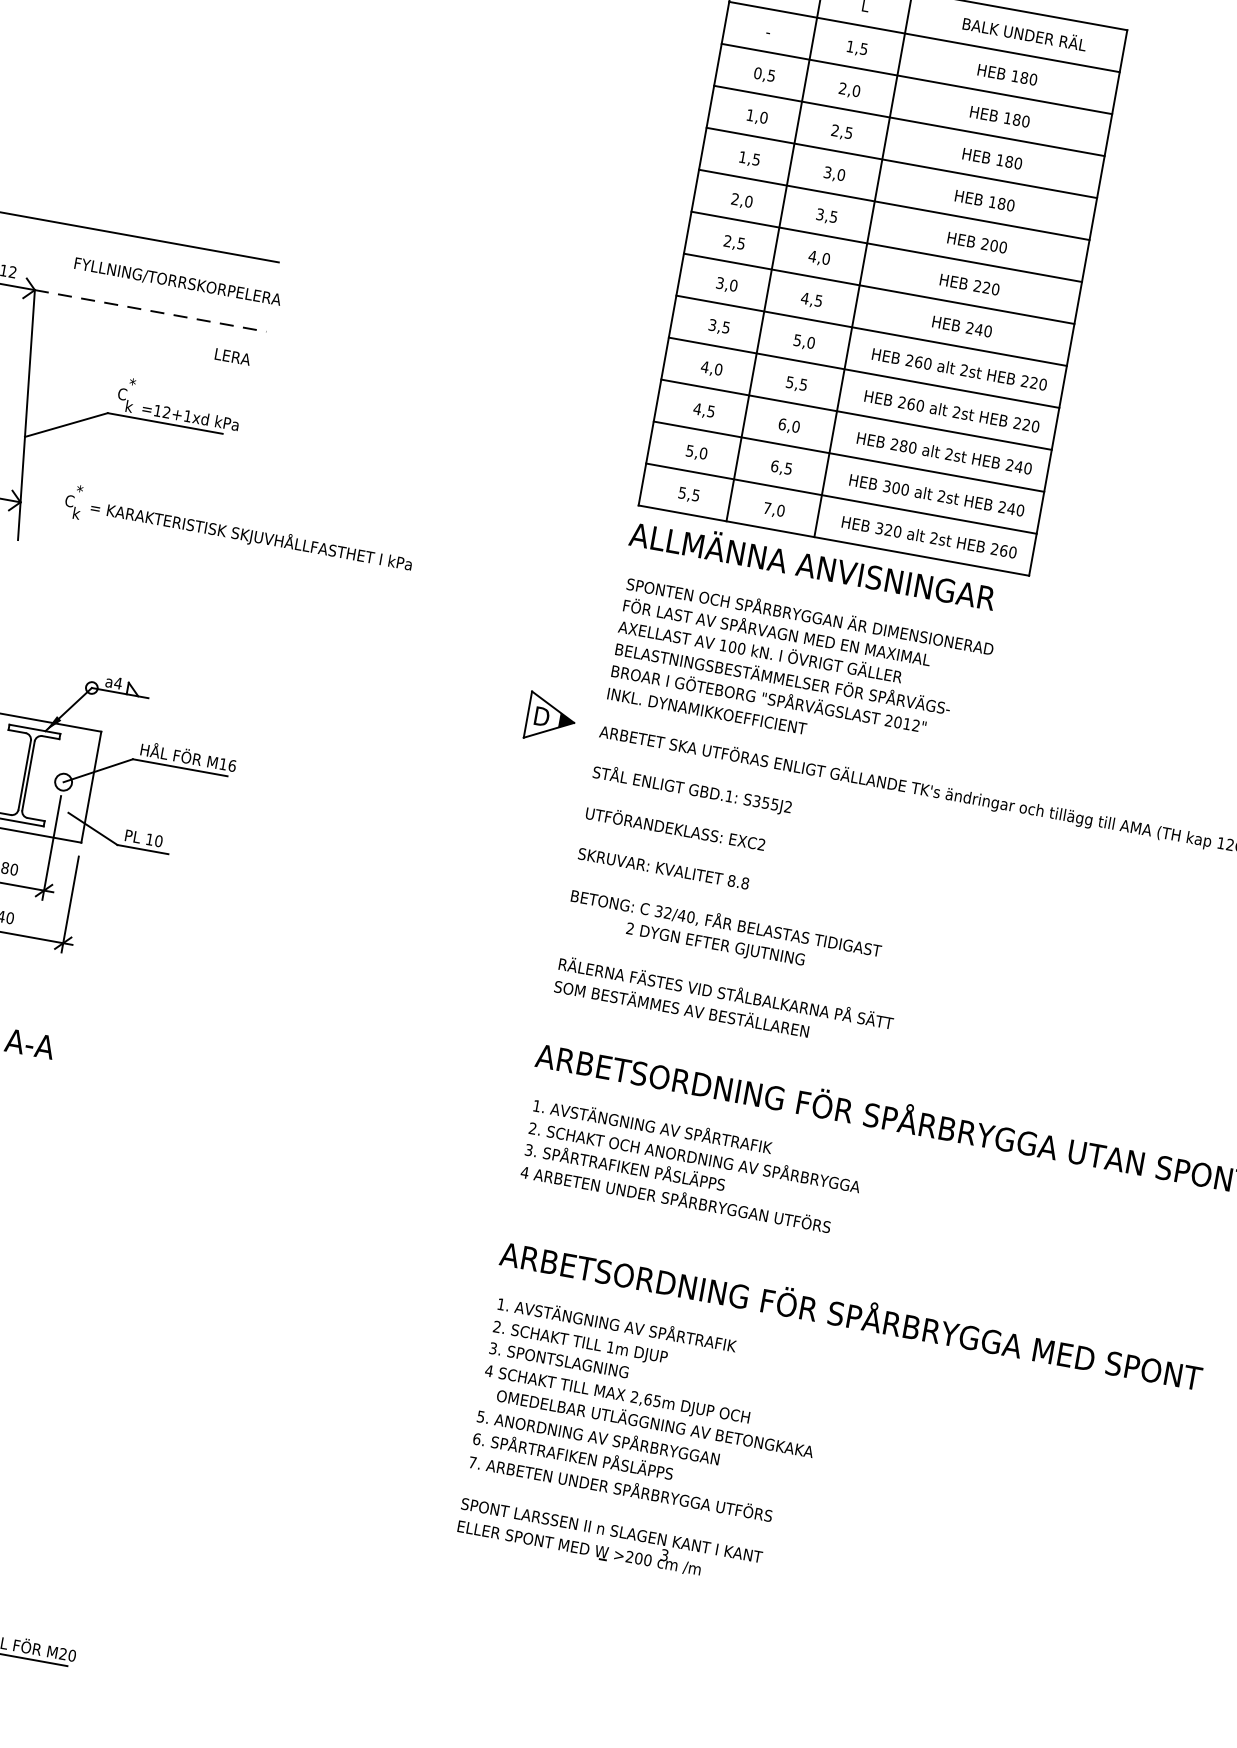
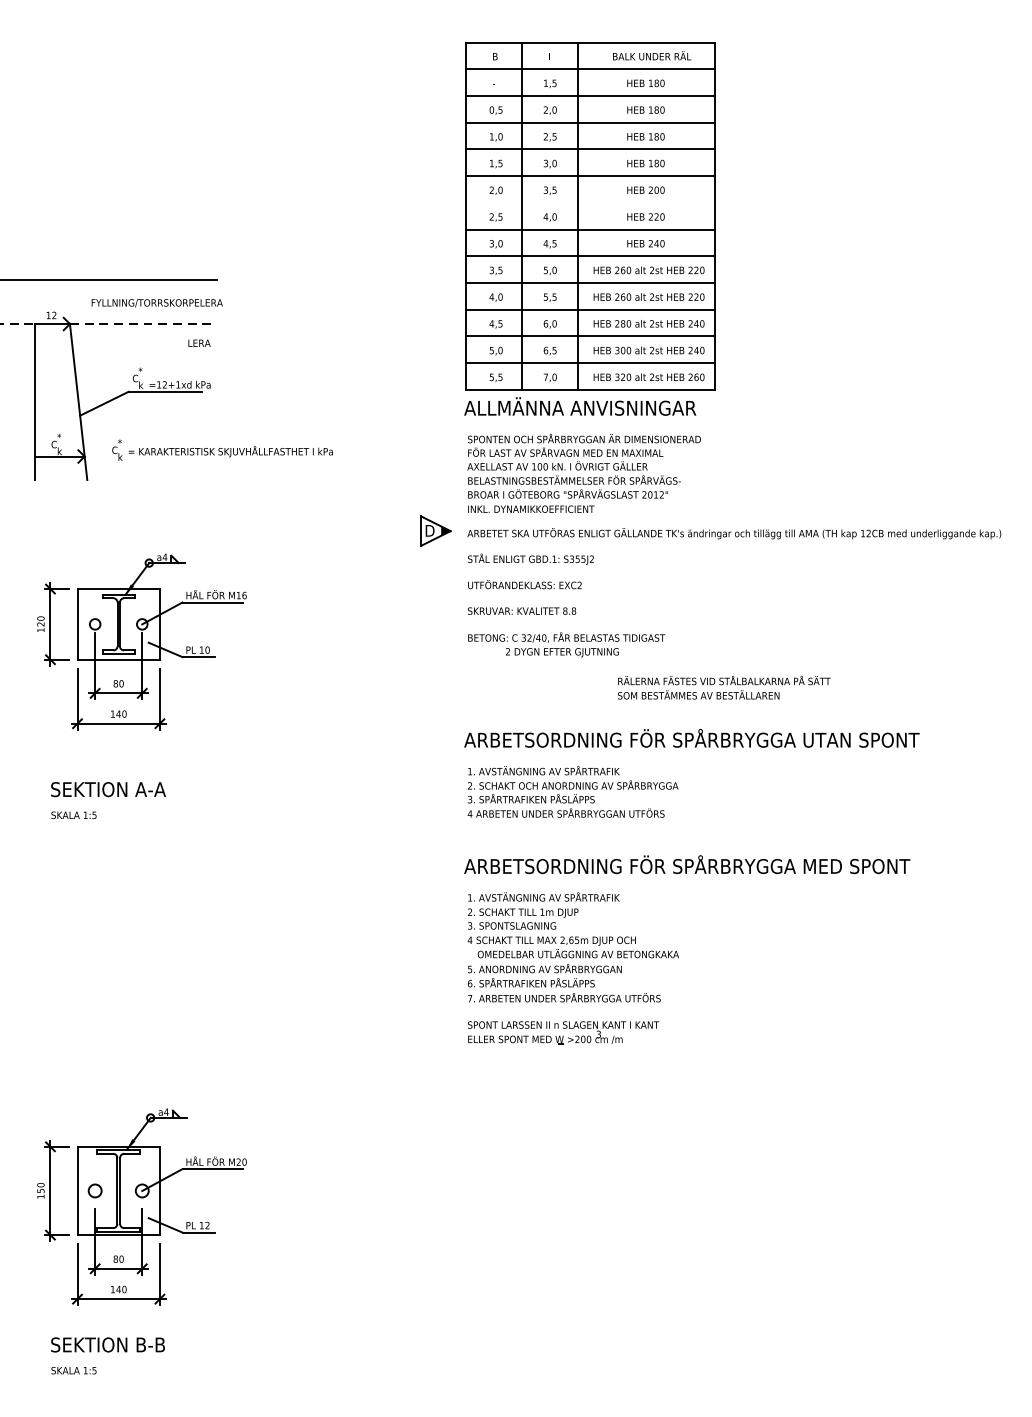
line: (886, 246) -> (590, 202), removed
text: (724, 1003) -> (724, 687), moved

